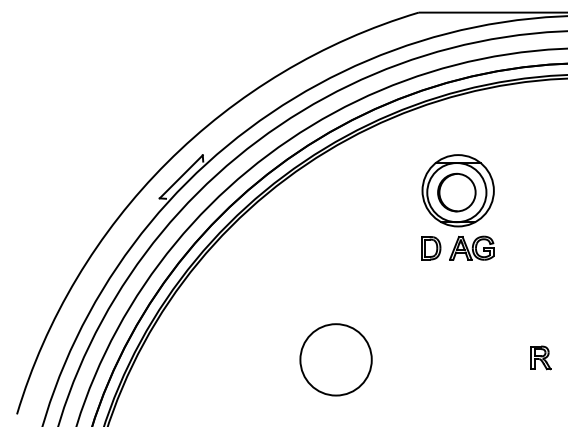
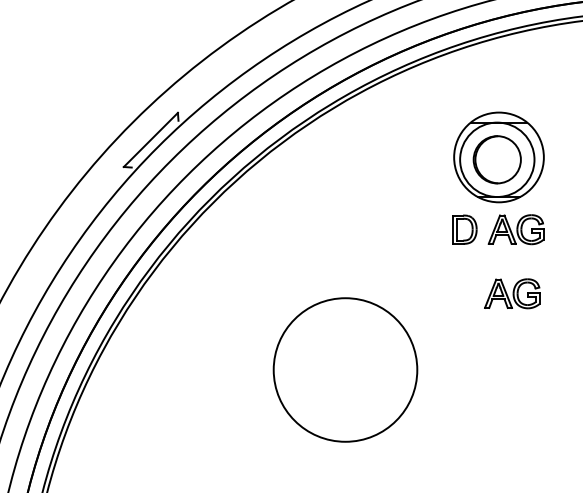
part: (468, 298) -> (511, 292), added
circle: (335, 359) -> (344, 369), size x1.6

